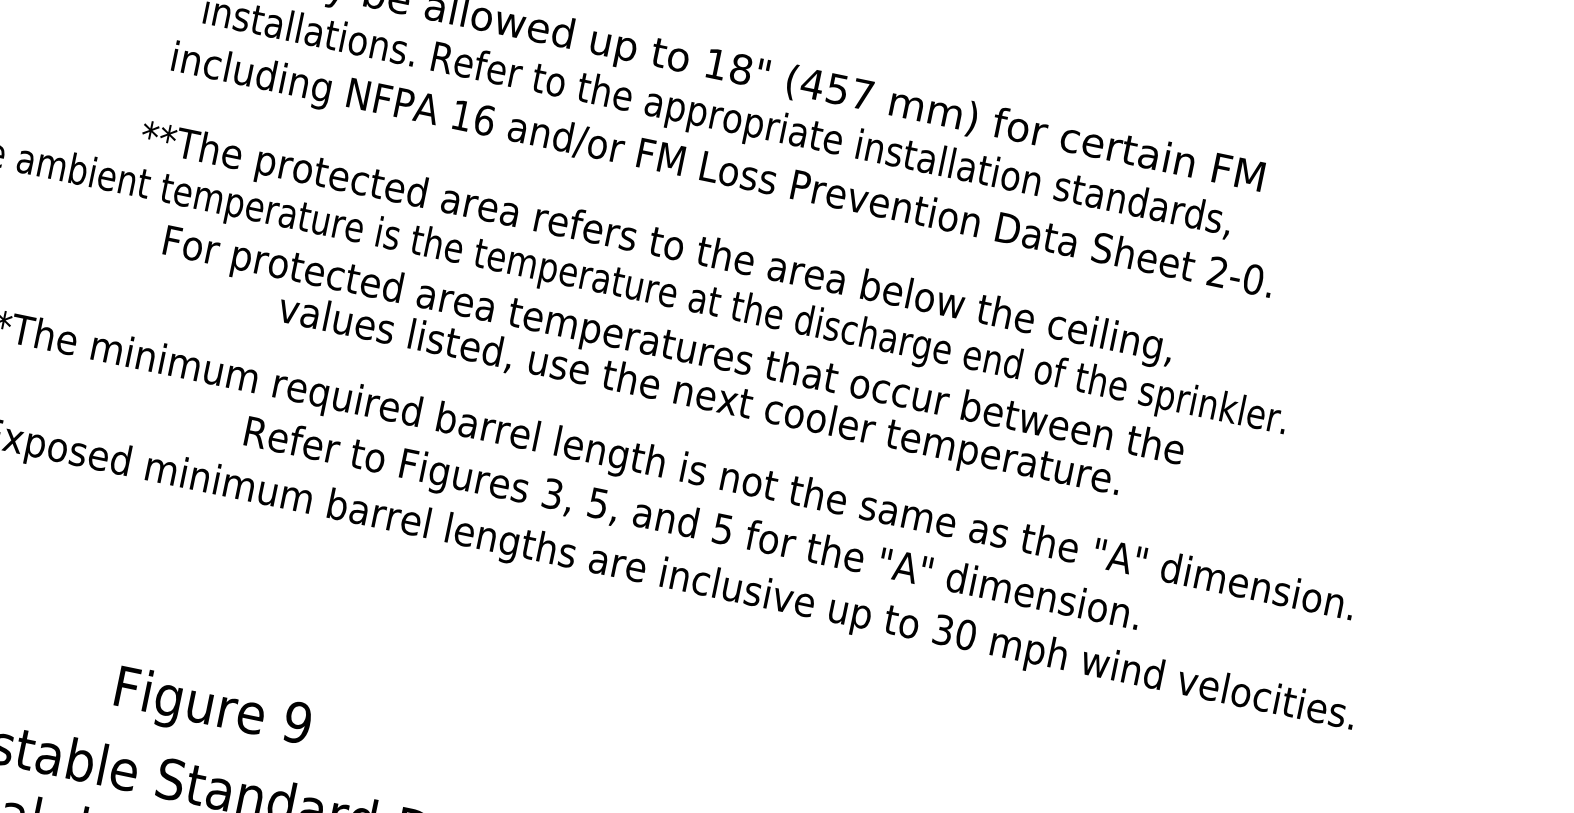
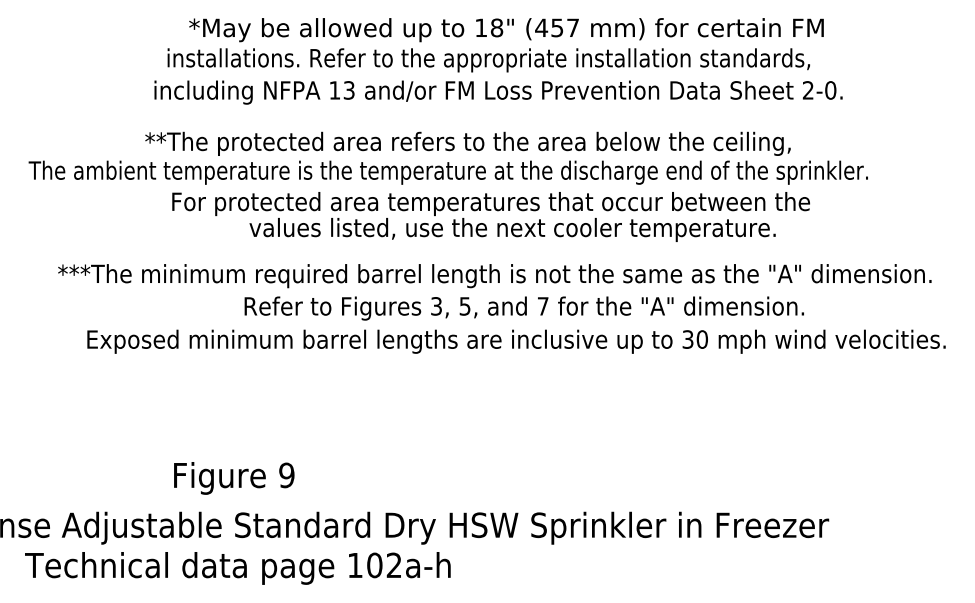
text: (483, 120) -> (348, 90), 16 -> 13
text: (721, 529) -> (542, 306), 5 -> 7
text: (213, 710) -> (234, 478), moved

